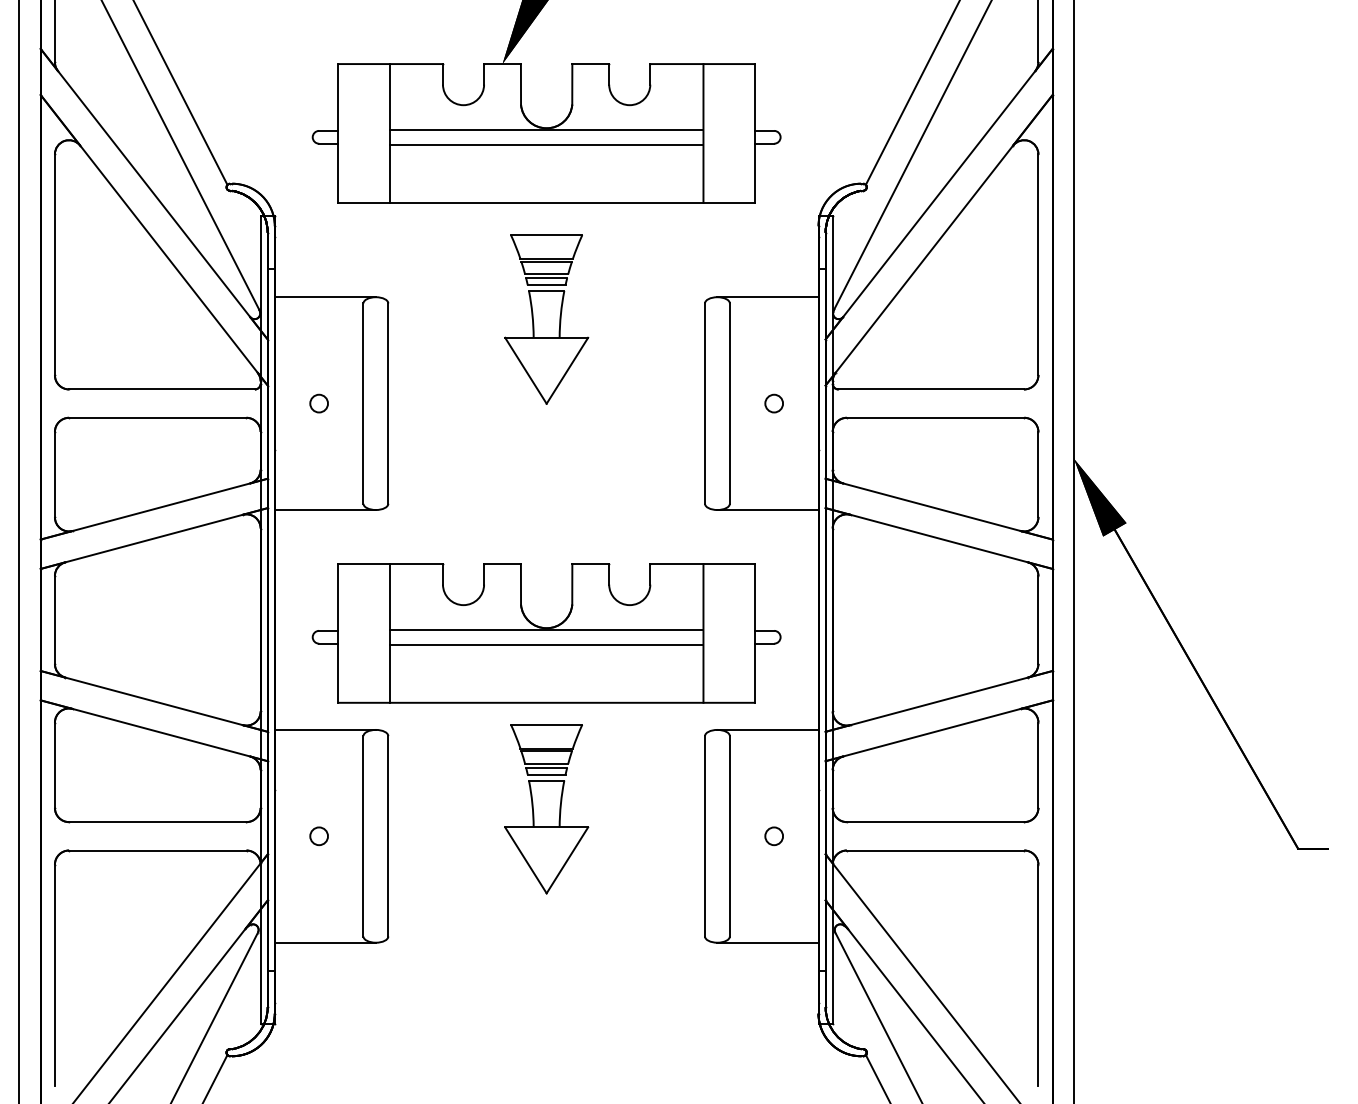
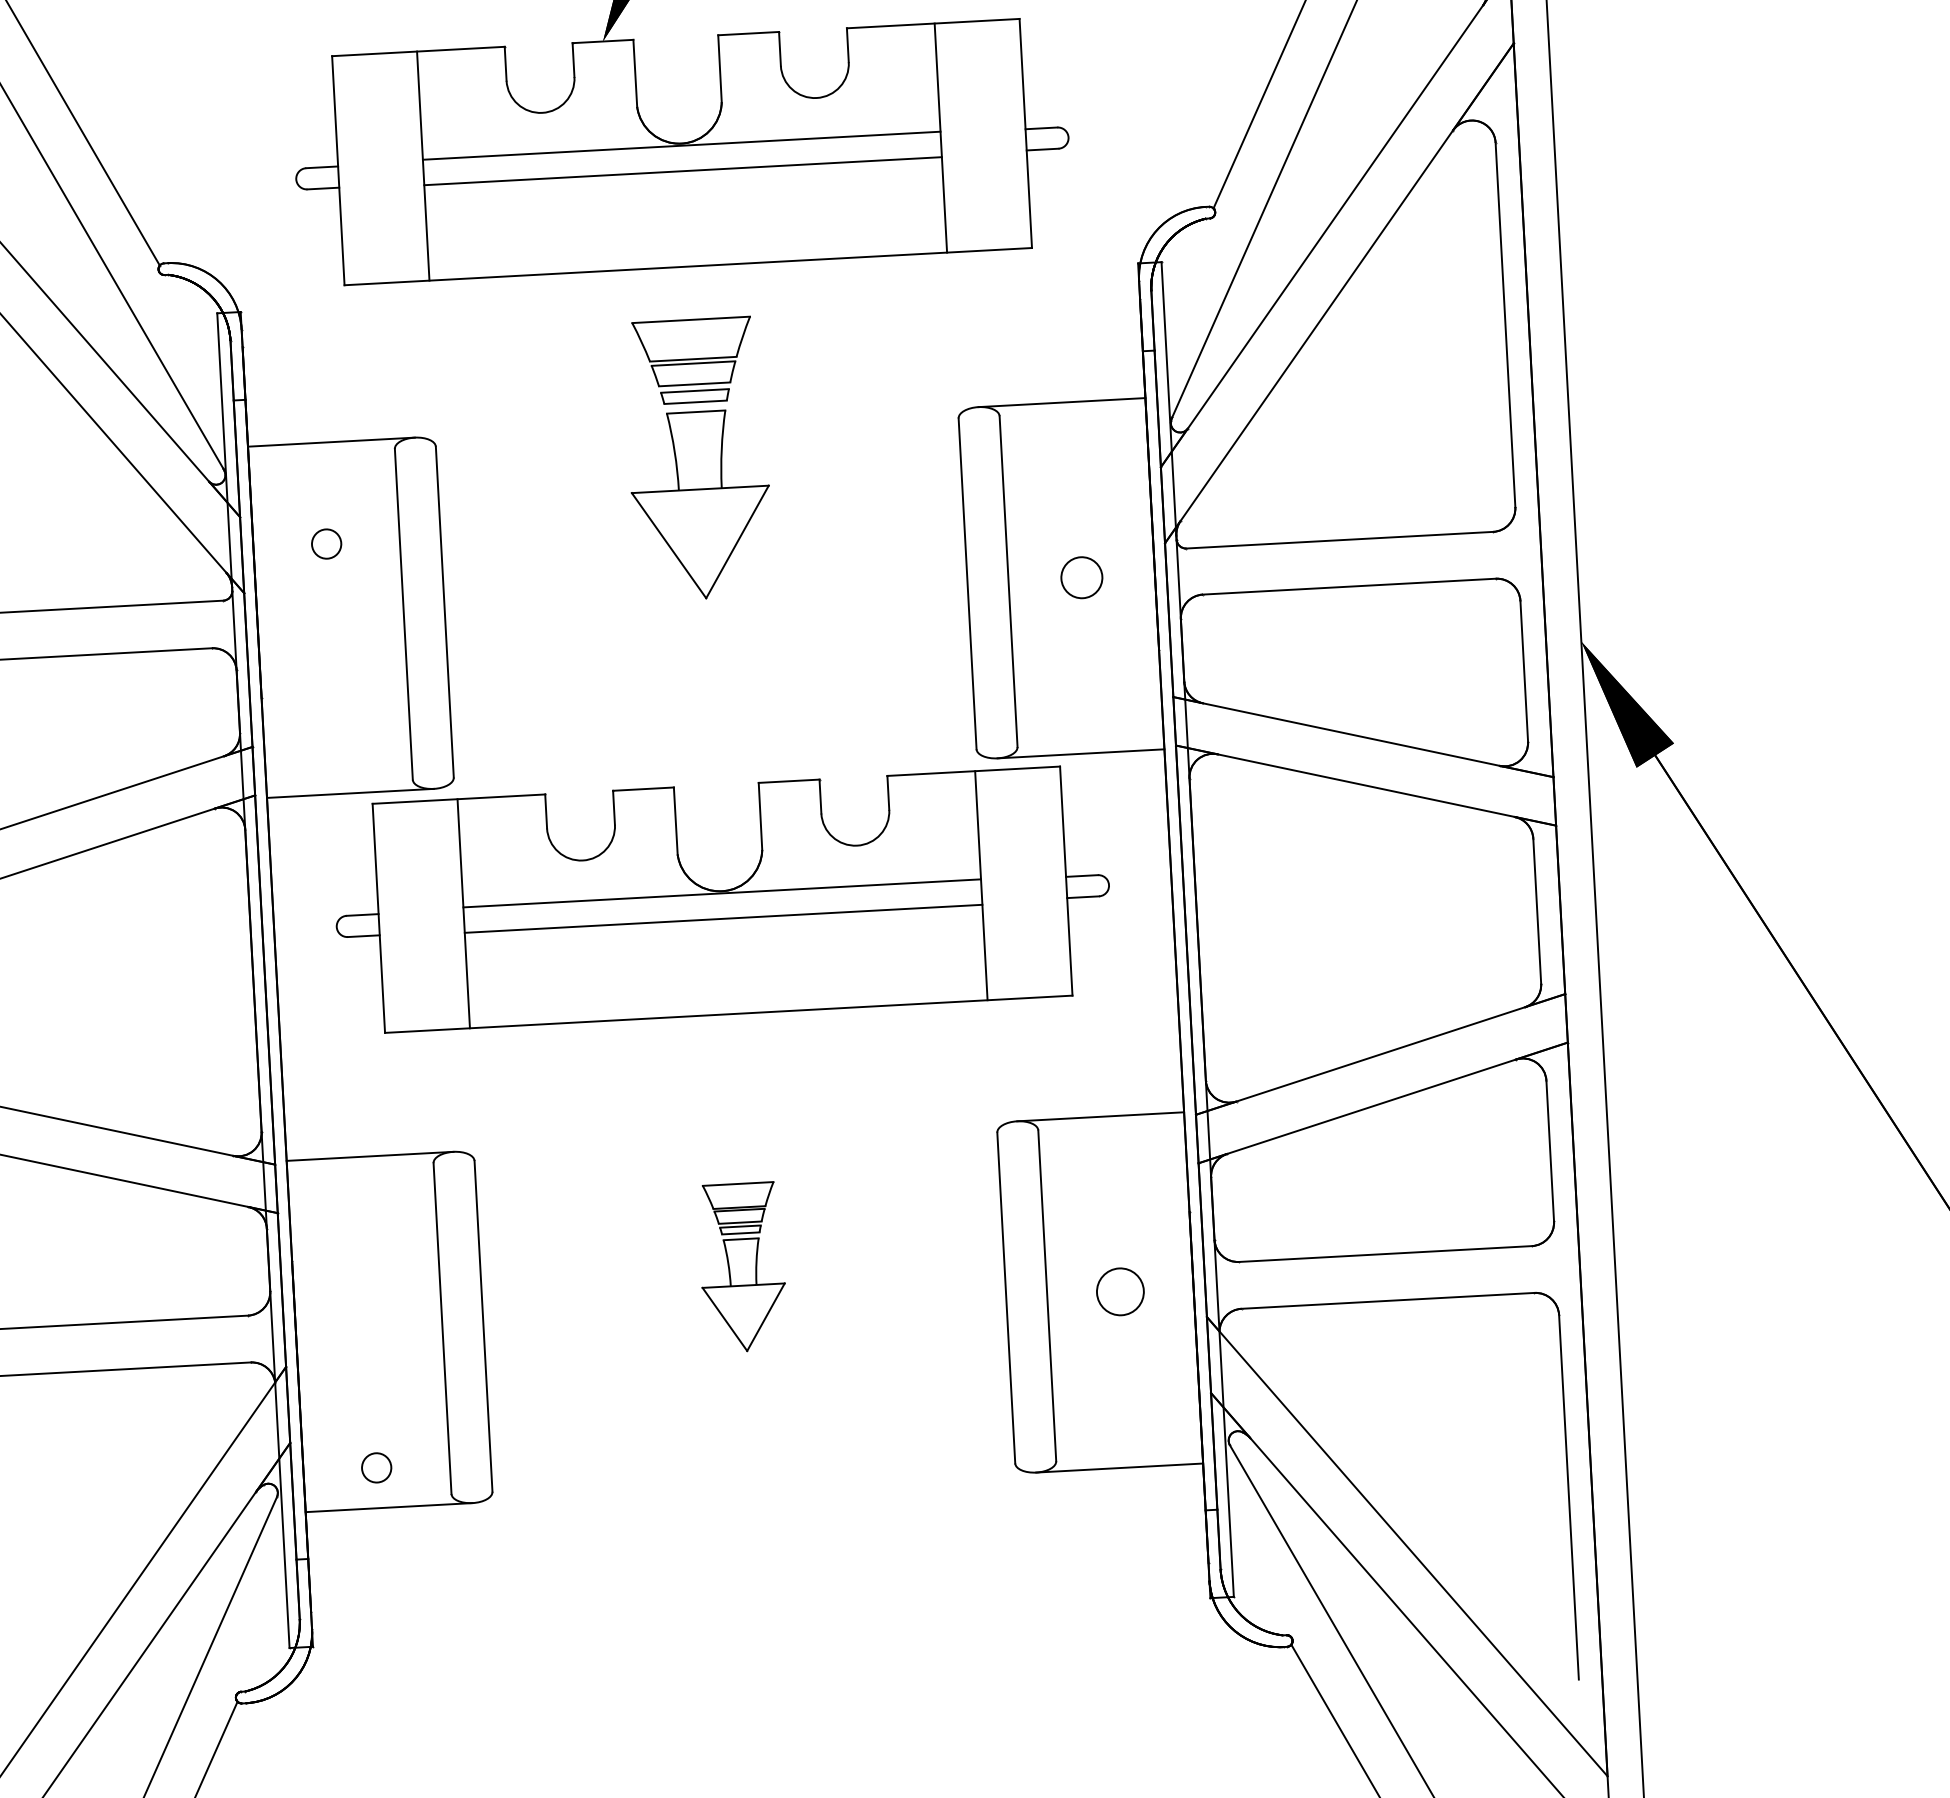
circle: (318, 403) -> (325, 543), moved
circle: (773, 403) -> (1080, 577), size x1.4
part: (546, 633) -> (722, 899), moved
part: (546, 809) -> (742, 1267), size x0.6
circle: (318, 836) -> (375, 1468), moved
circle: (774, 836) -> (1120, 1292), size x1.6

